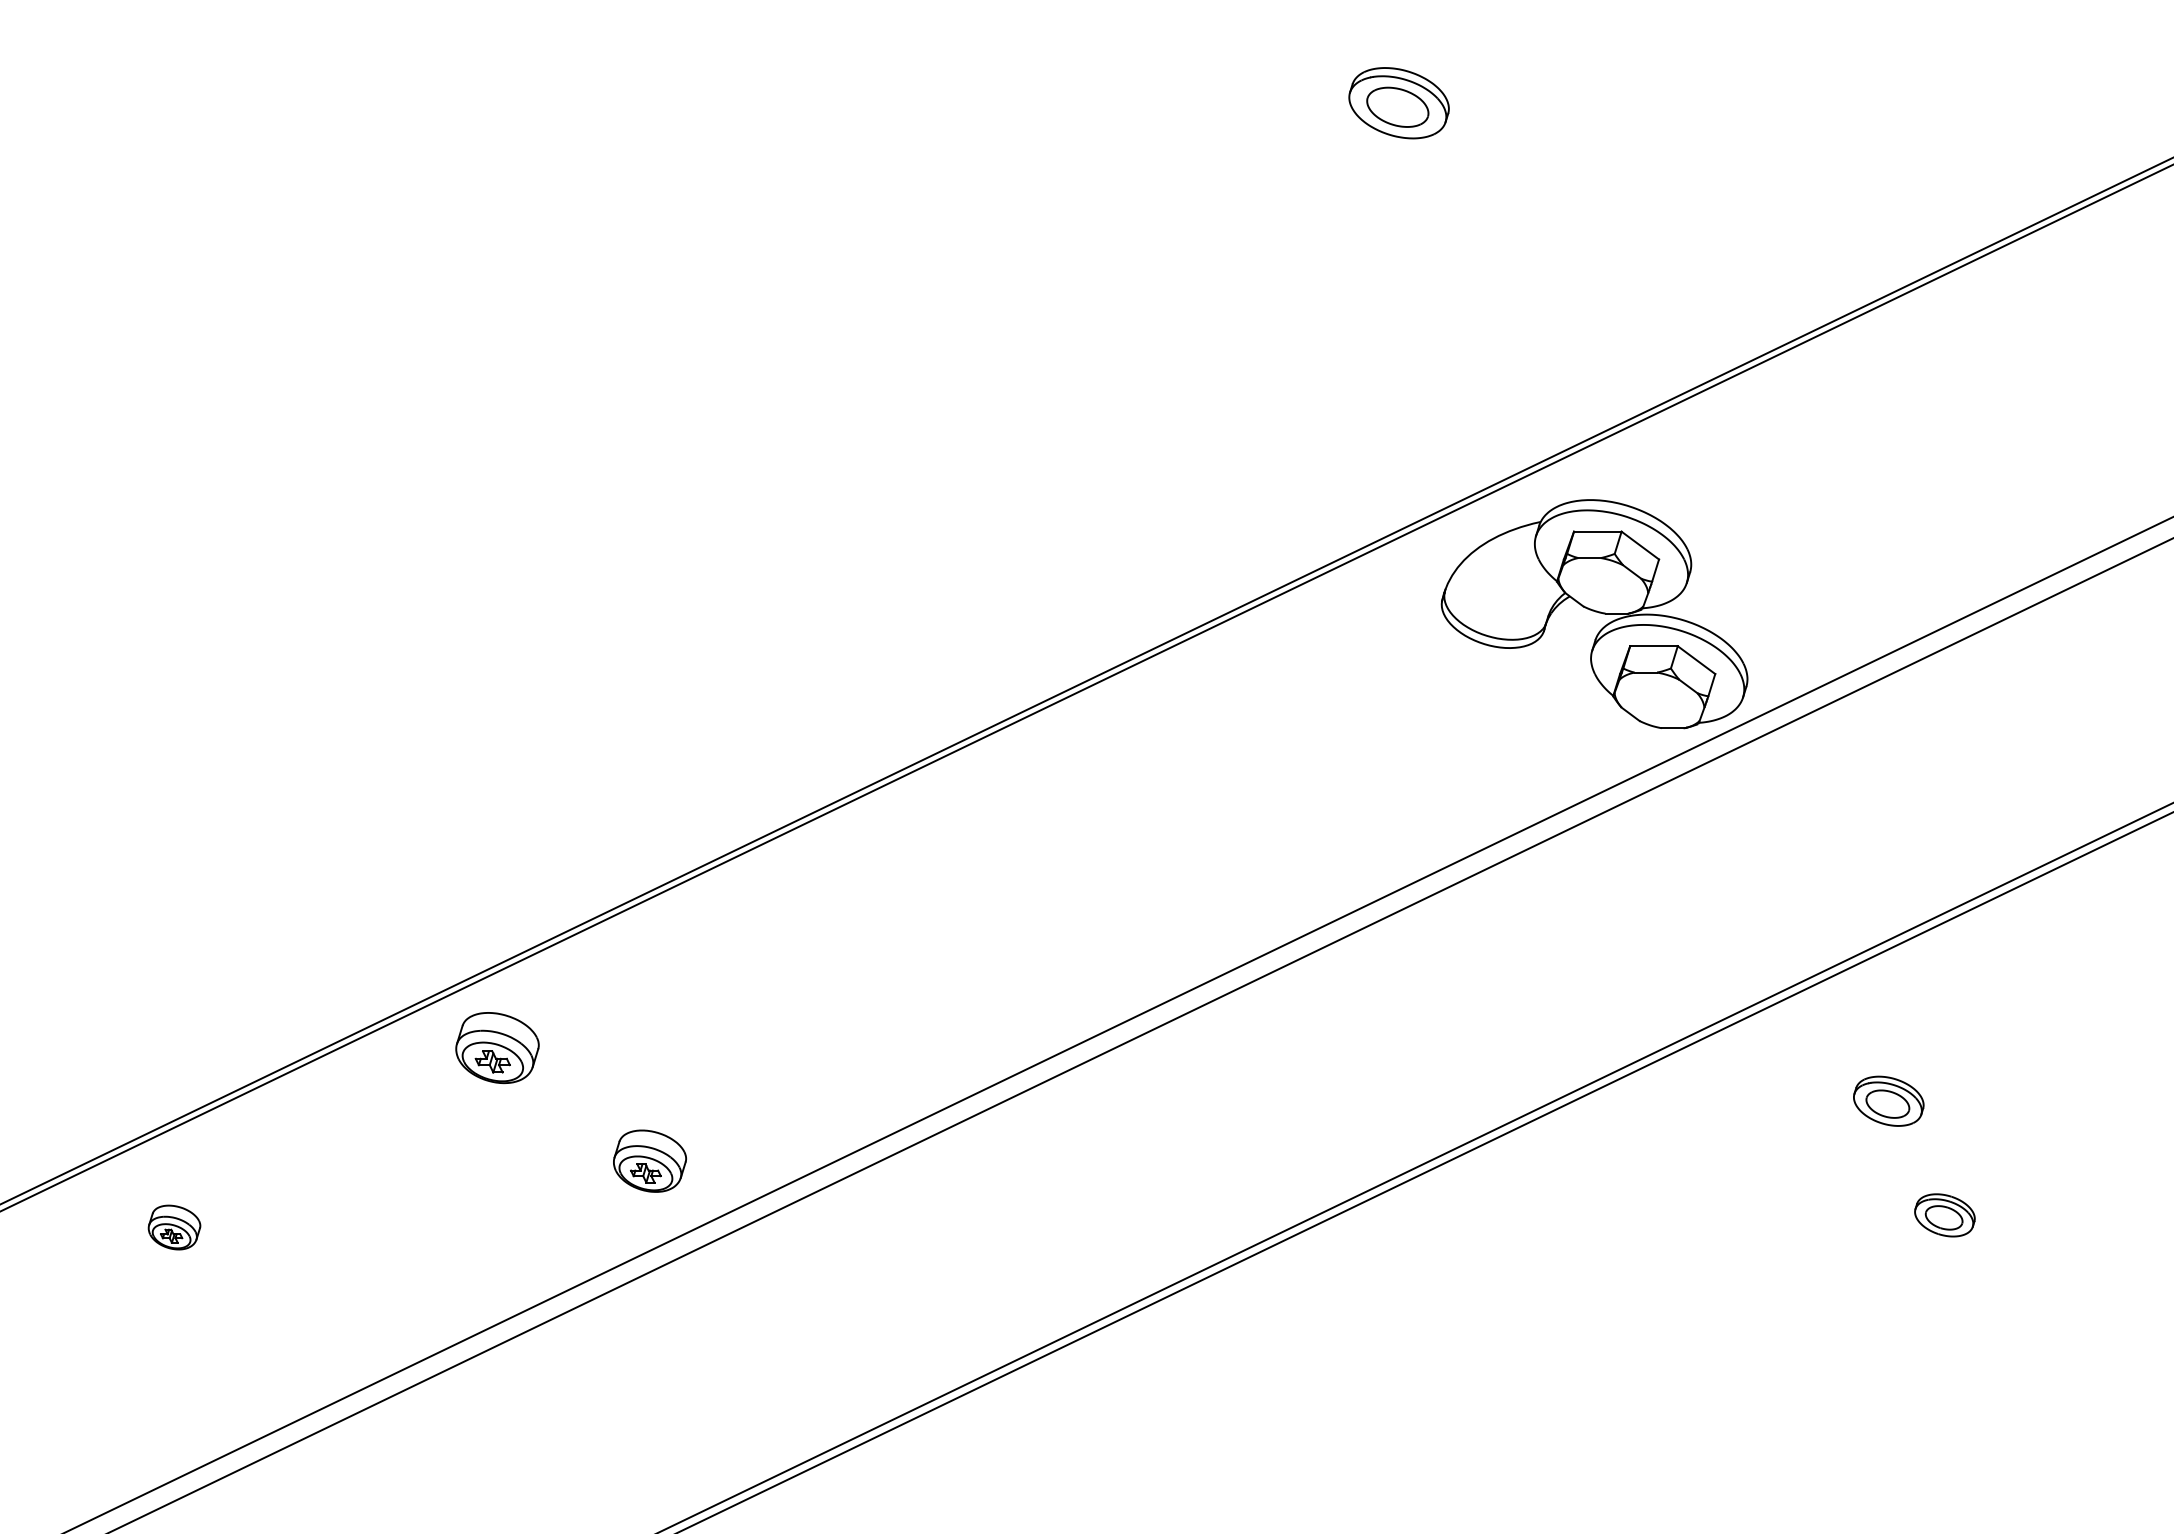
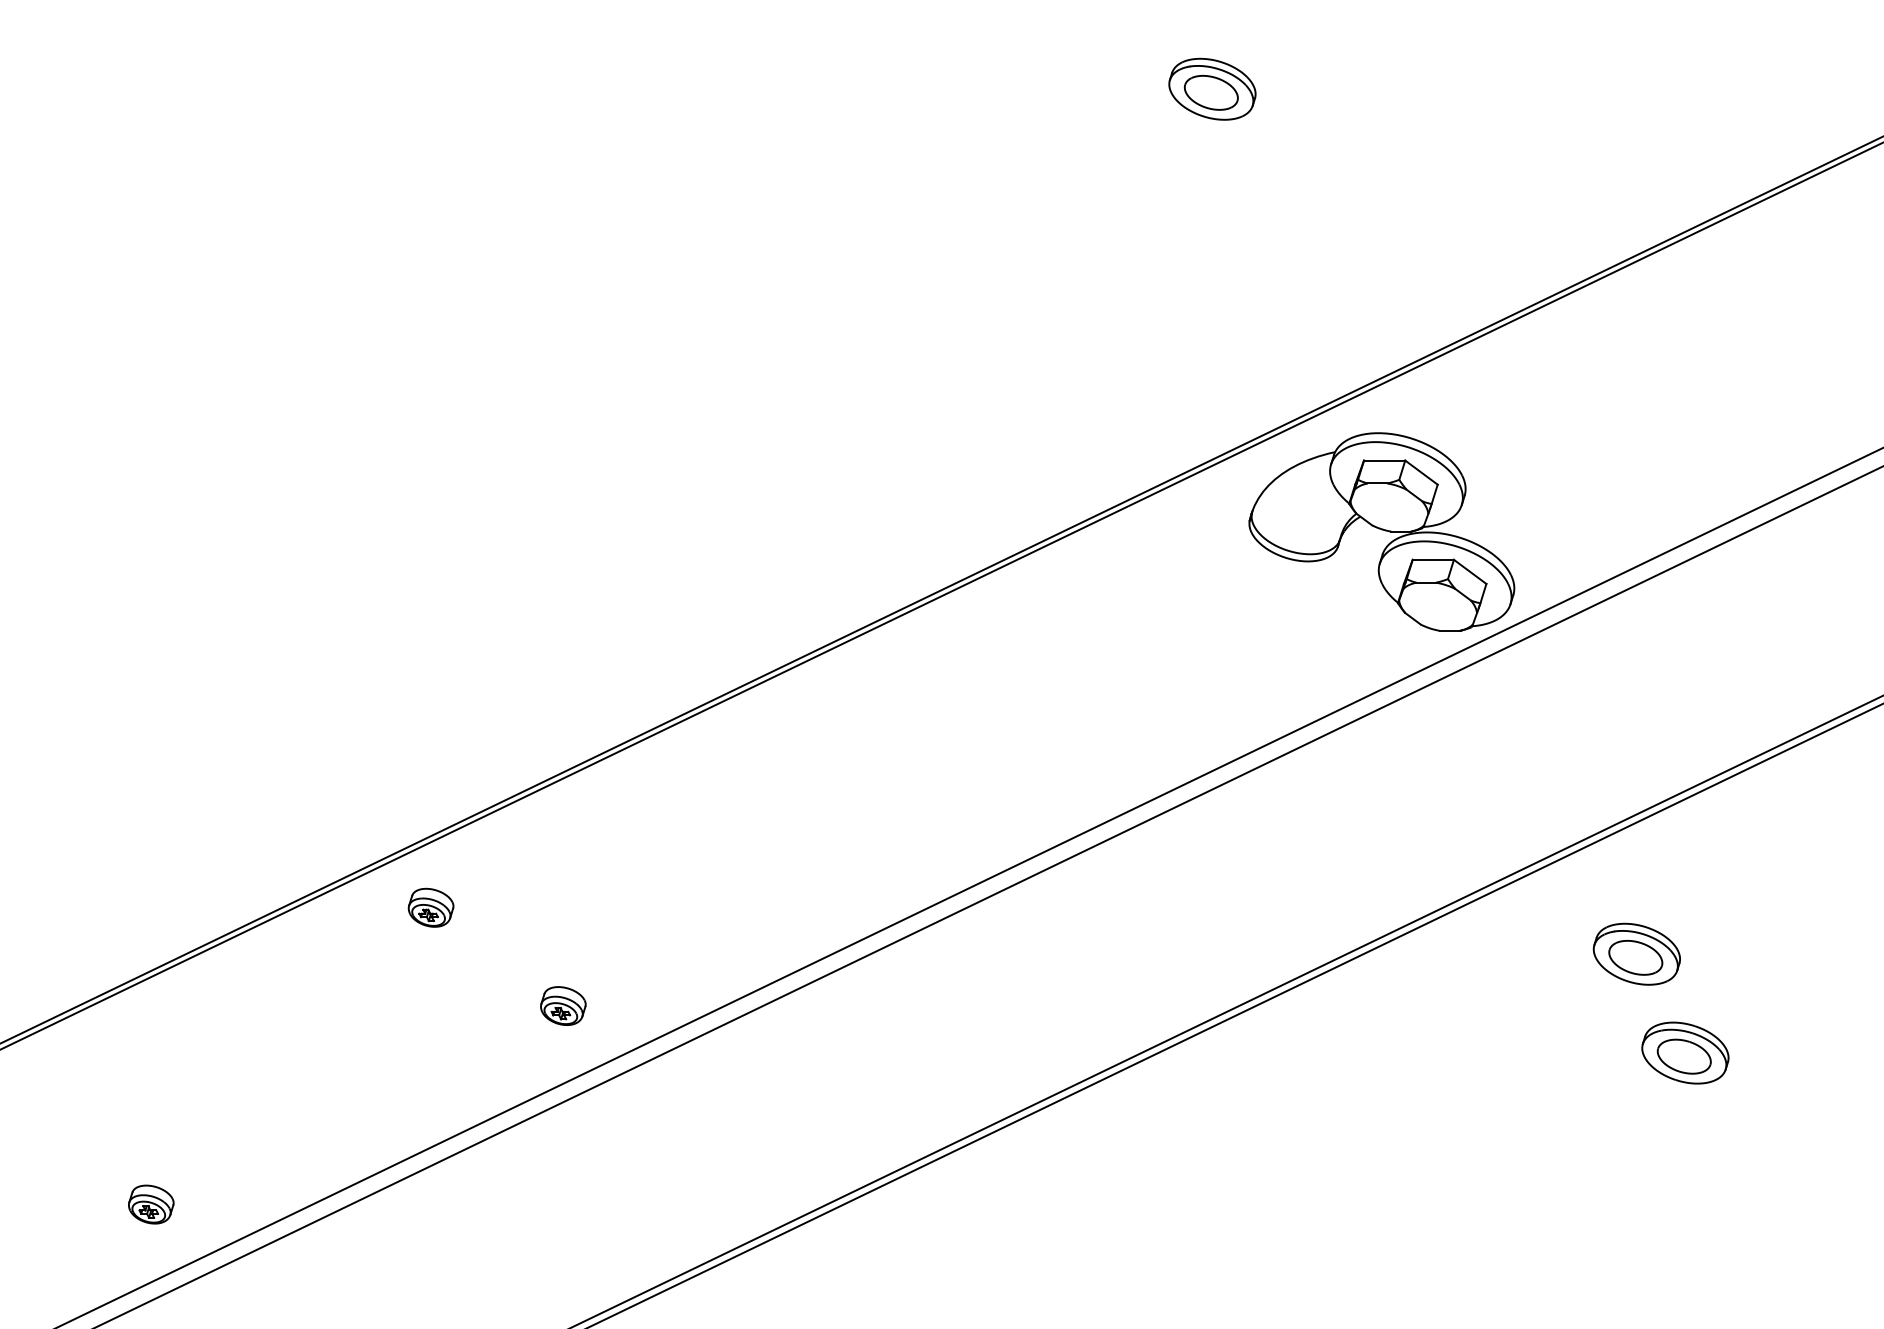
part: (496, 1047) -> (430, 907), size x0.62
part: (1888, 1100) -> (1636, 953), size x1.43
part: (650, 1160) -> (563, 1005), size x0.71
part: (1944, 1214) -> (1685, 1052), size x1.67
part: (174, 1227) -> (151, 1204), moved

